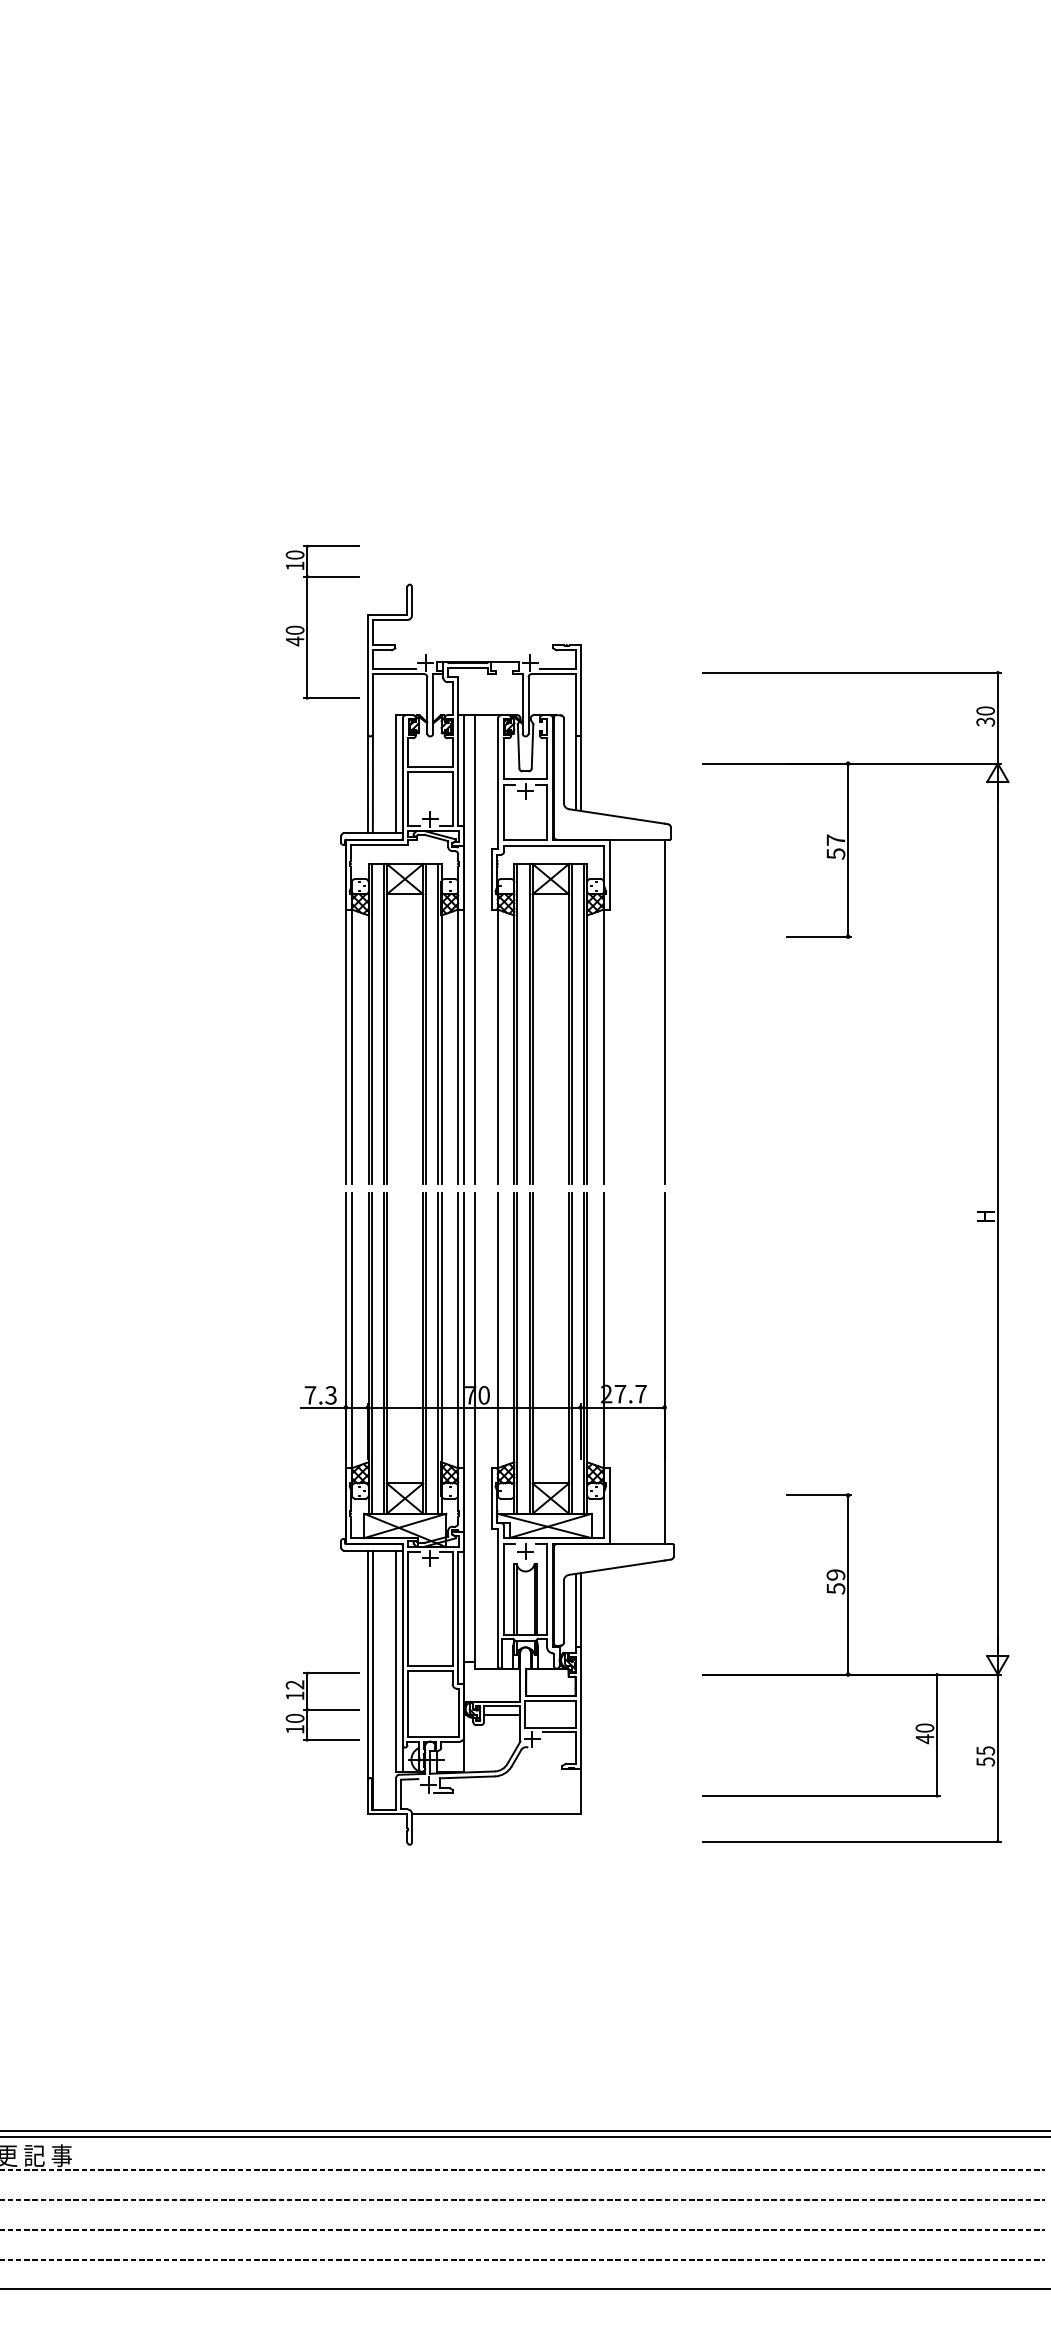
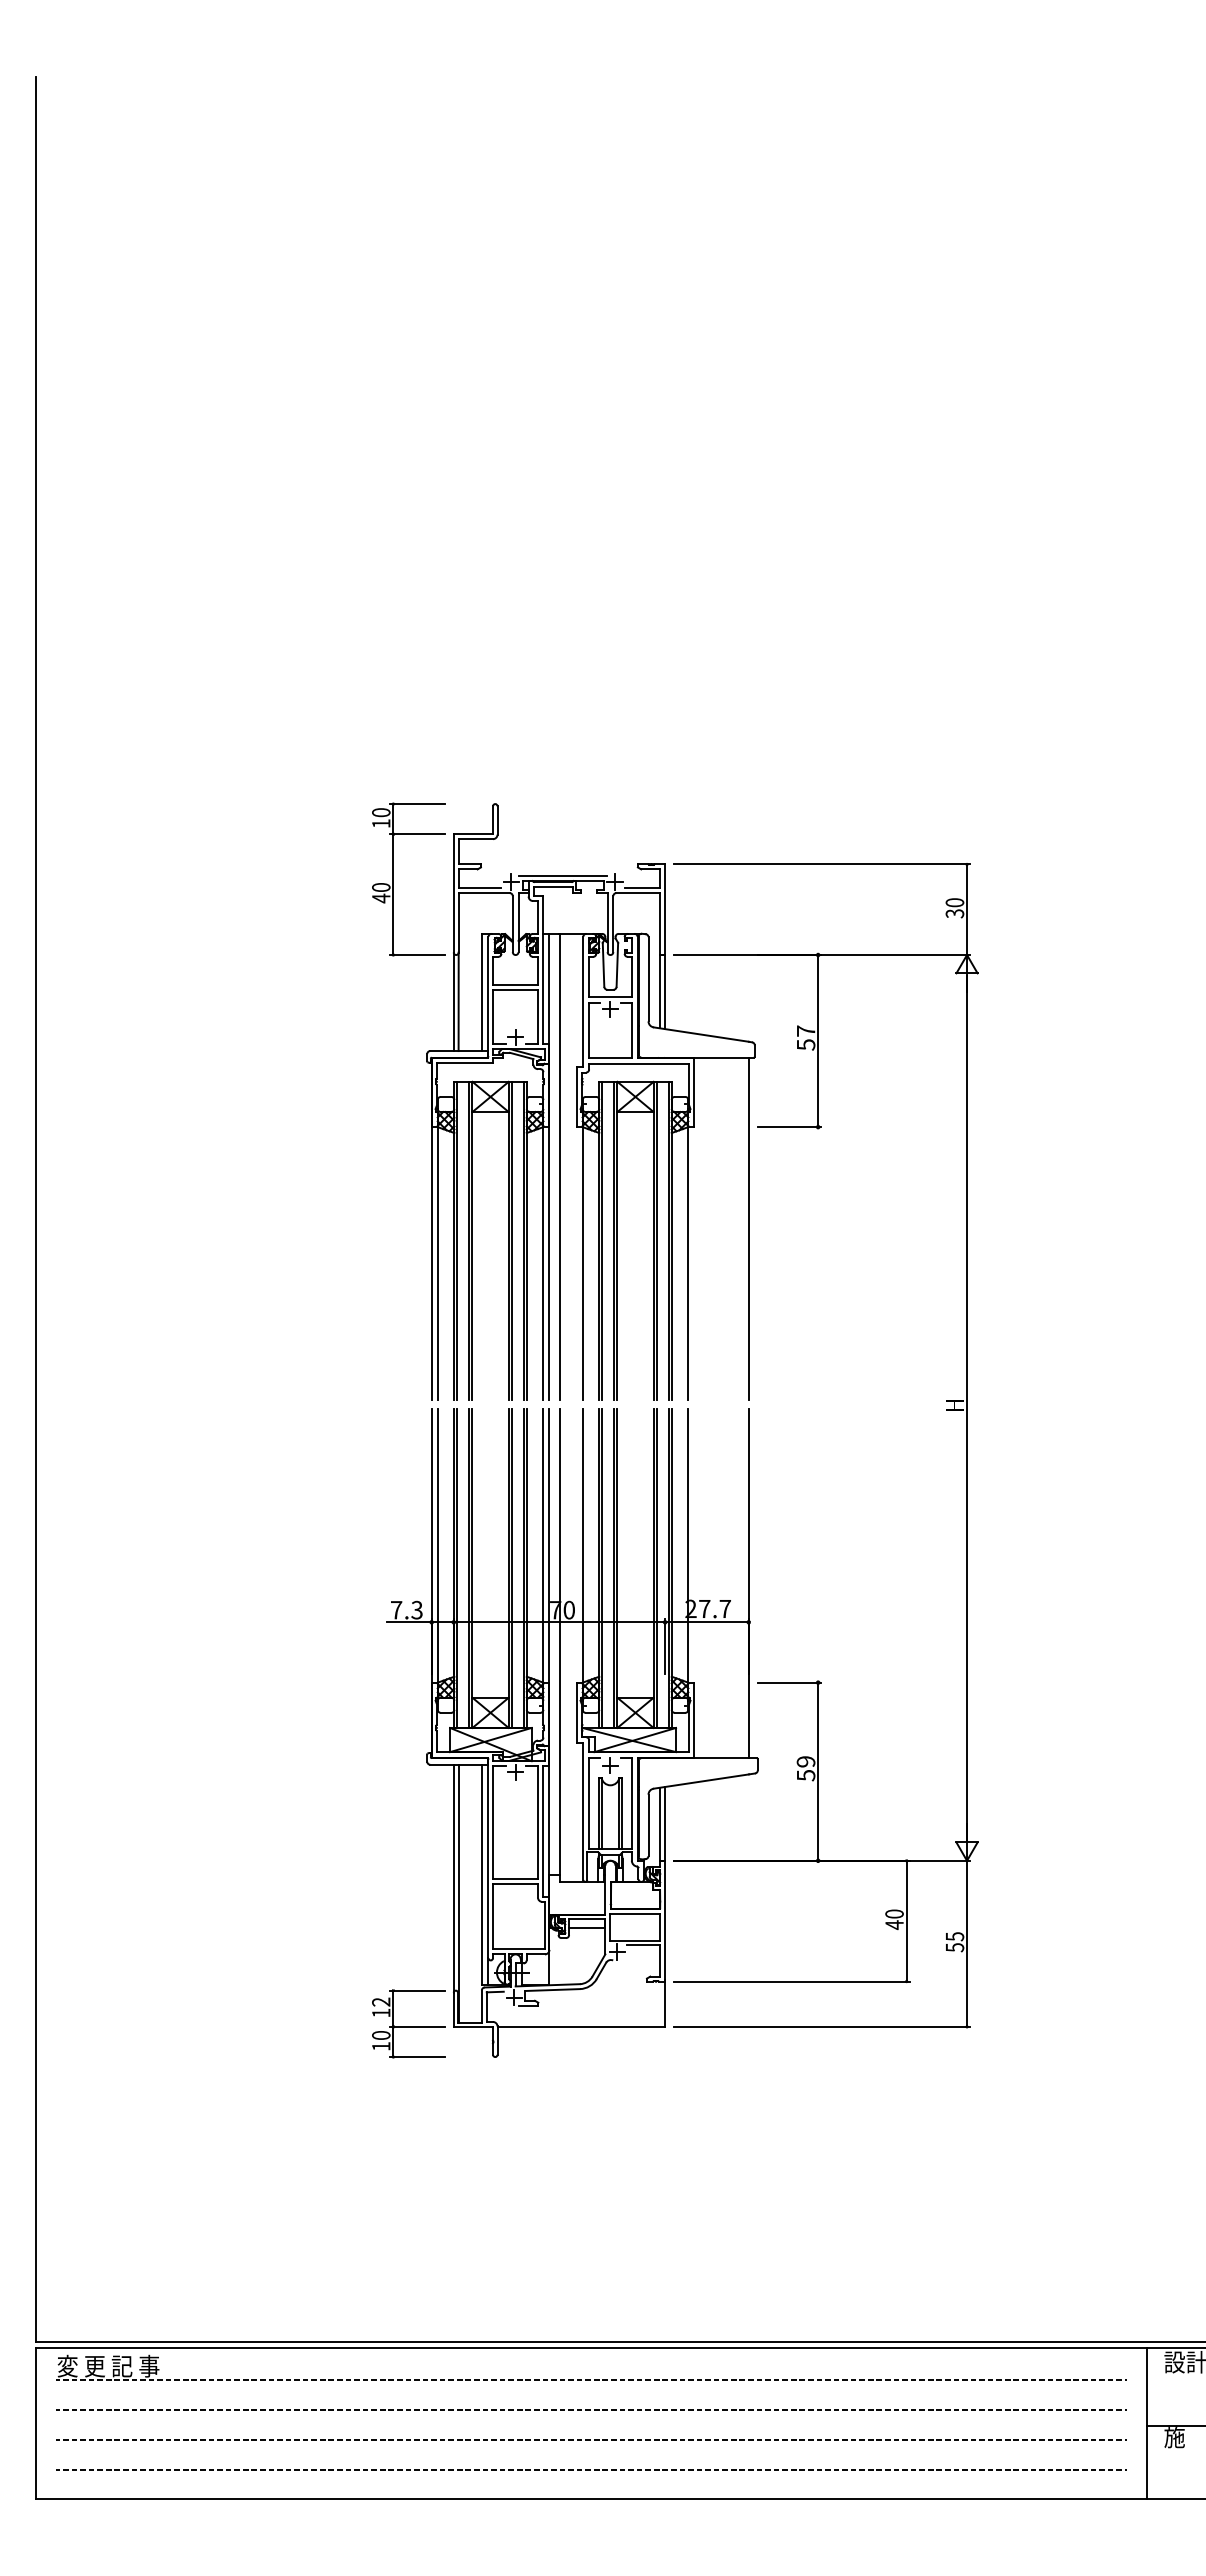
part: (307, 622) -> (393, 879), moved
line: (477, 657) -> (562, 876), added
part: (977, 1221) -> (946, 1410), moved
part: (322, 1706) -> (408, 2023), moved

